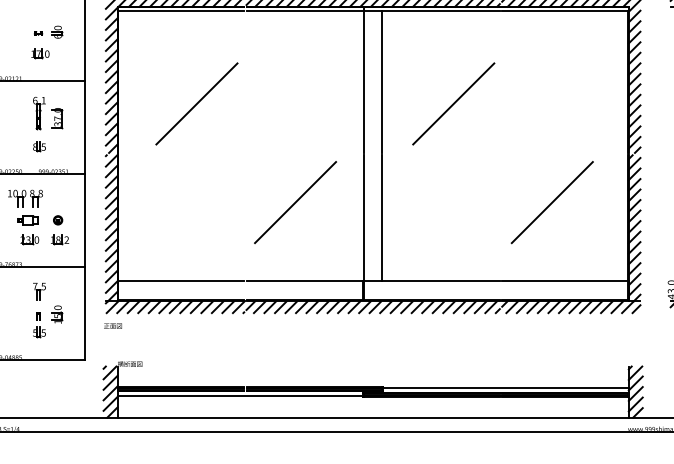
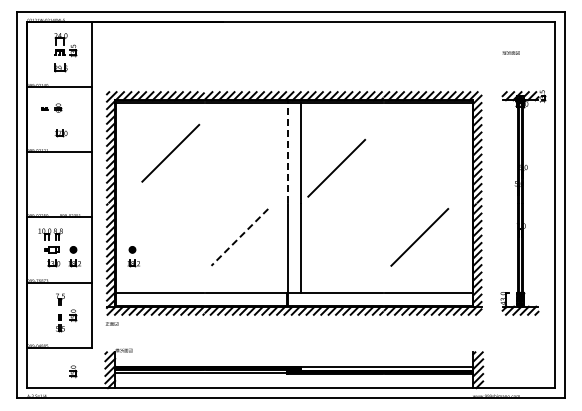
part: (48, 31) -> (51, 107), moved
line: (363, 81) -> (287, 152), solid -> dashed
line: (196, 102) -> (170, 152), moved
line: (453, 102) -> (336, 167), moved
part: (48, 124) -> (66, 182), removed
line: (295, 202) -> (239, 237), solid -> dashed
part: (143, 229) -> (133, 256), added
part: (58, 393) -> (73, 371), added

